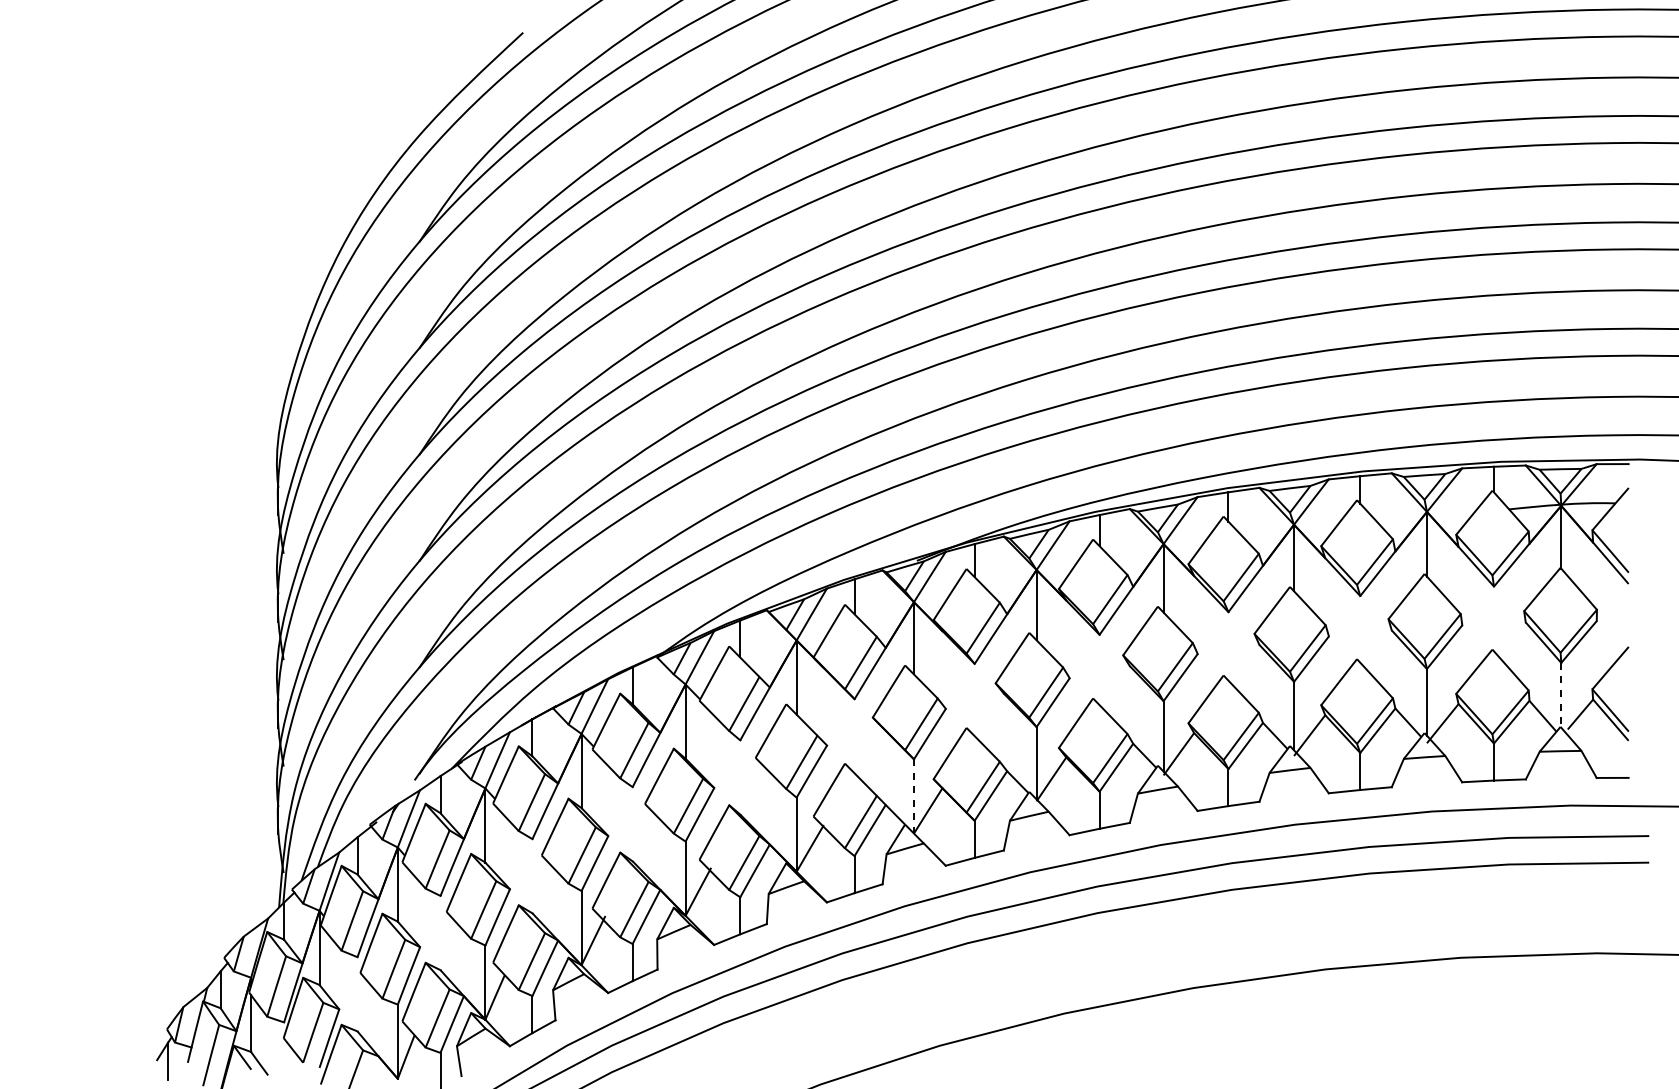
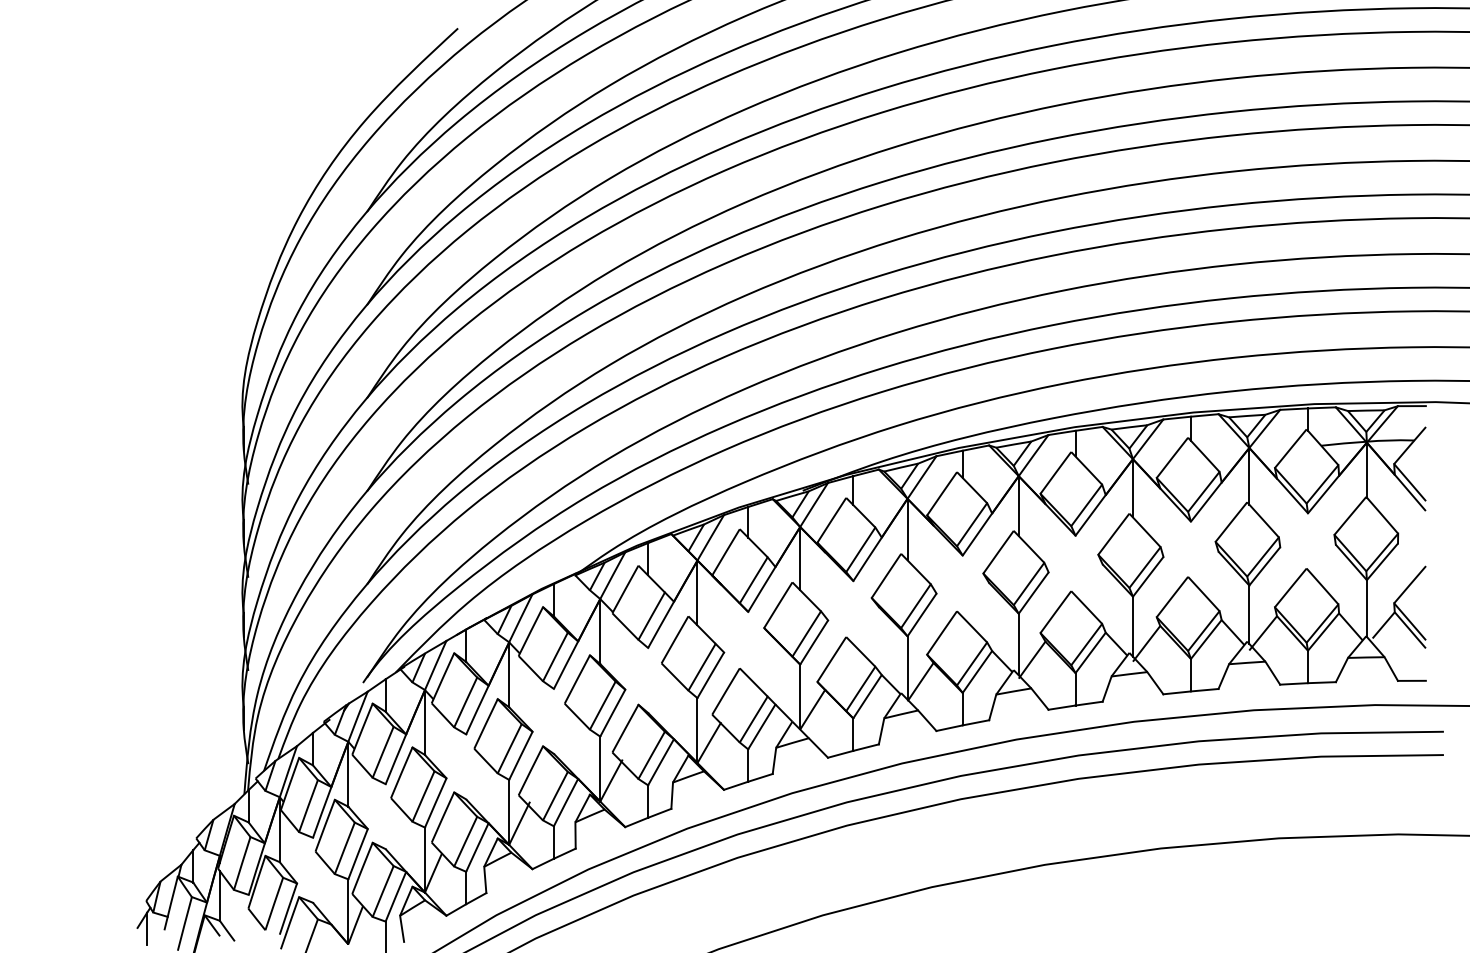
line: (1561, 695) -> (1367, 608), dashed -> solid
line: (914, 796) -> (800, 697), dashed -> solid

